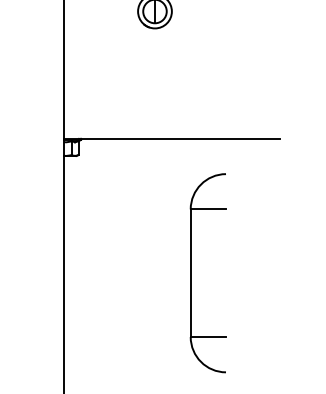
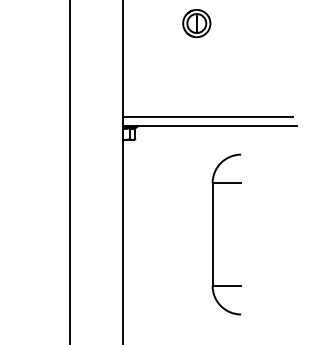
line: (168, 128) -> (207, 117), added
part: (191, 273) -> (213, 234), moved

